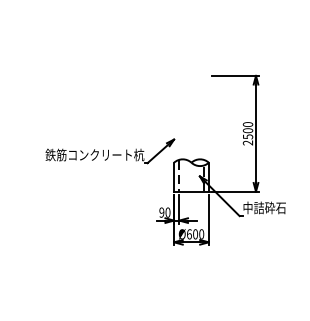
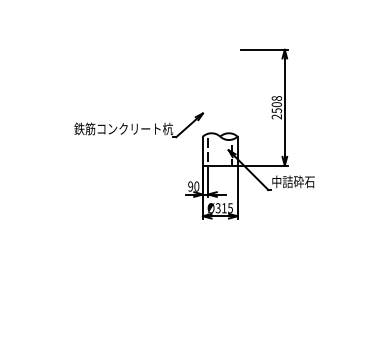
text: (248, 124) -> (277, 98), 2500 -> 2508
text: (194, 234) -> (223, 208), Ø600 -> Ø315

